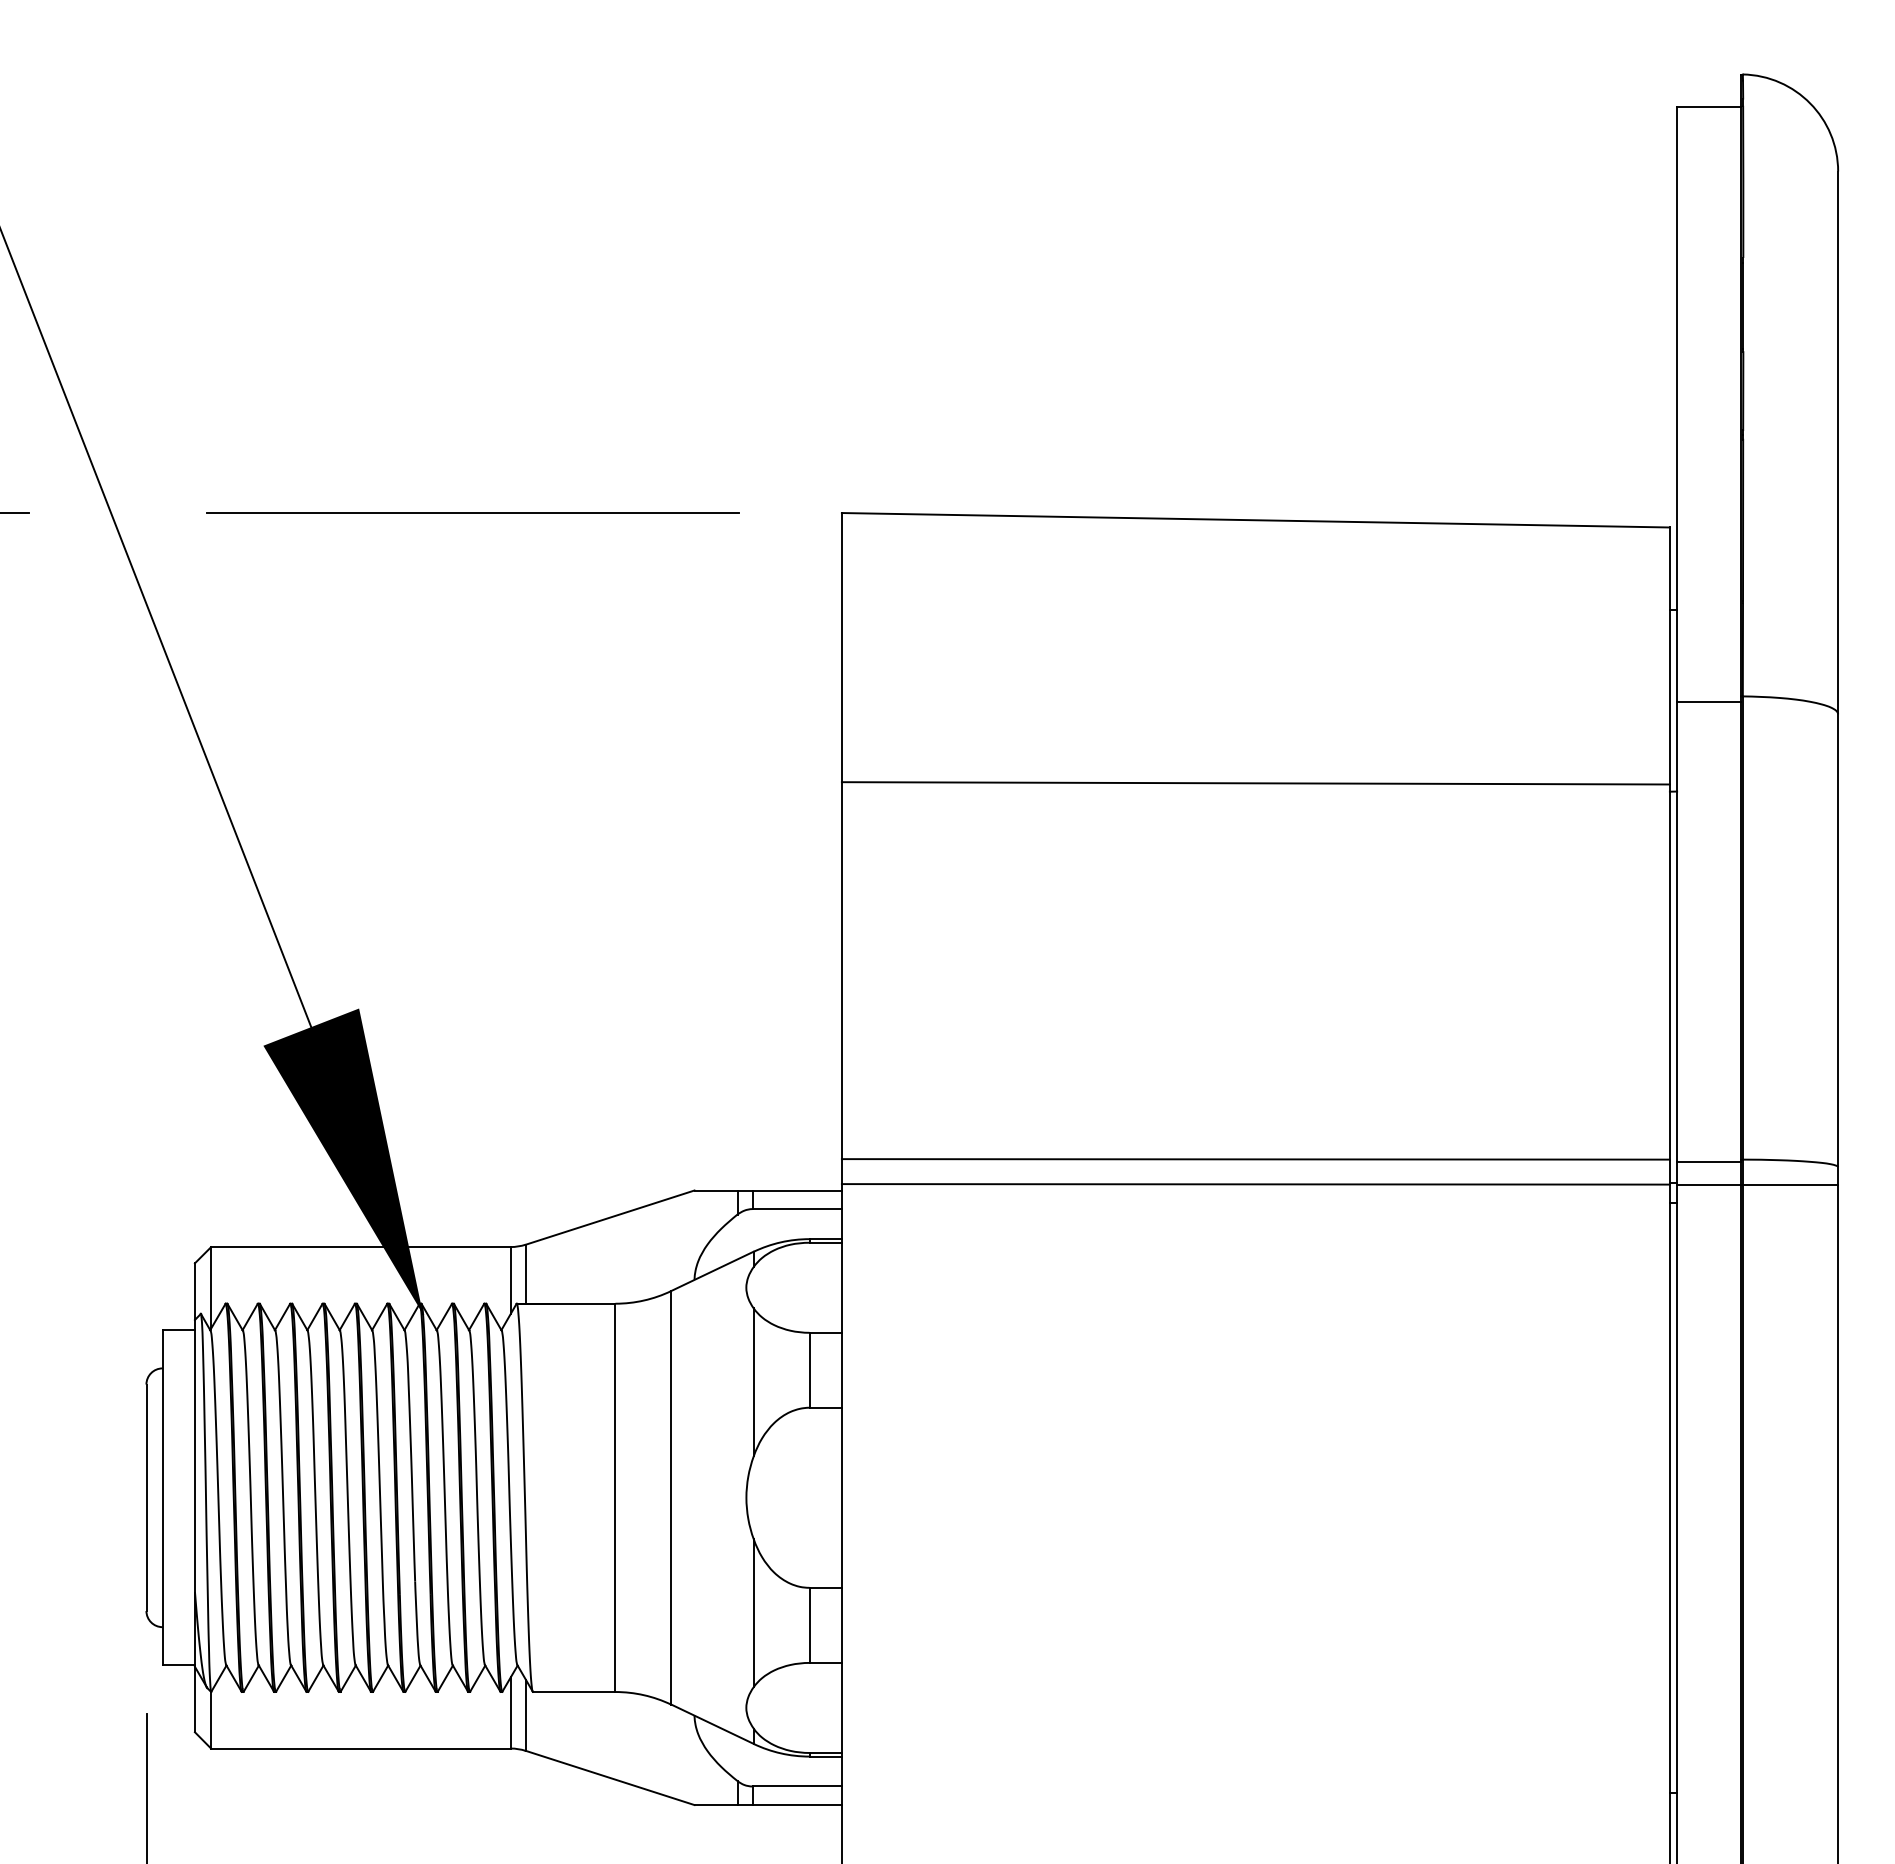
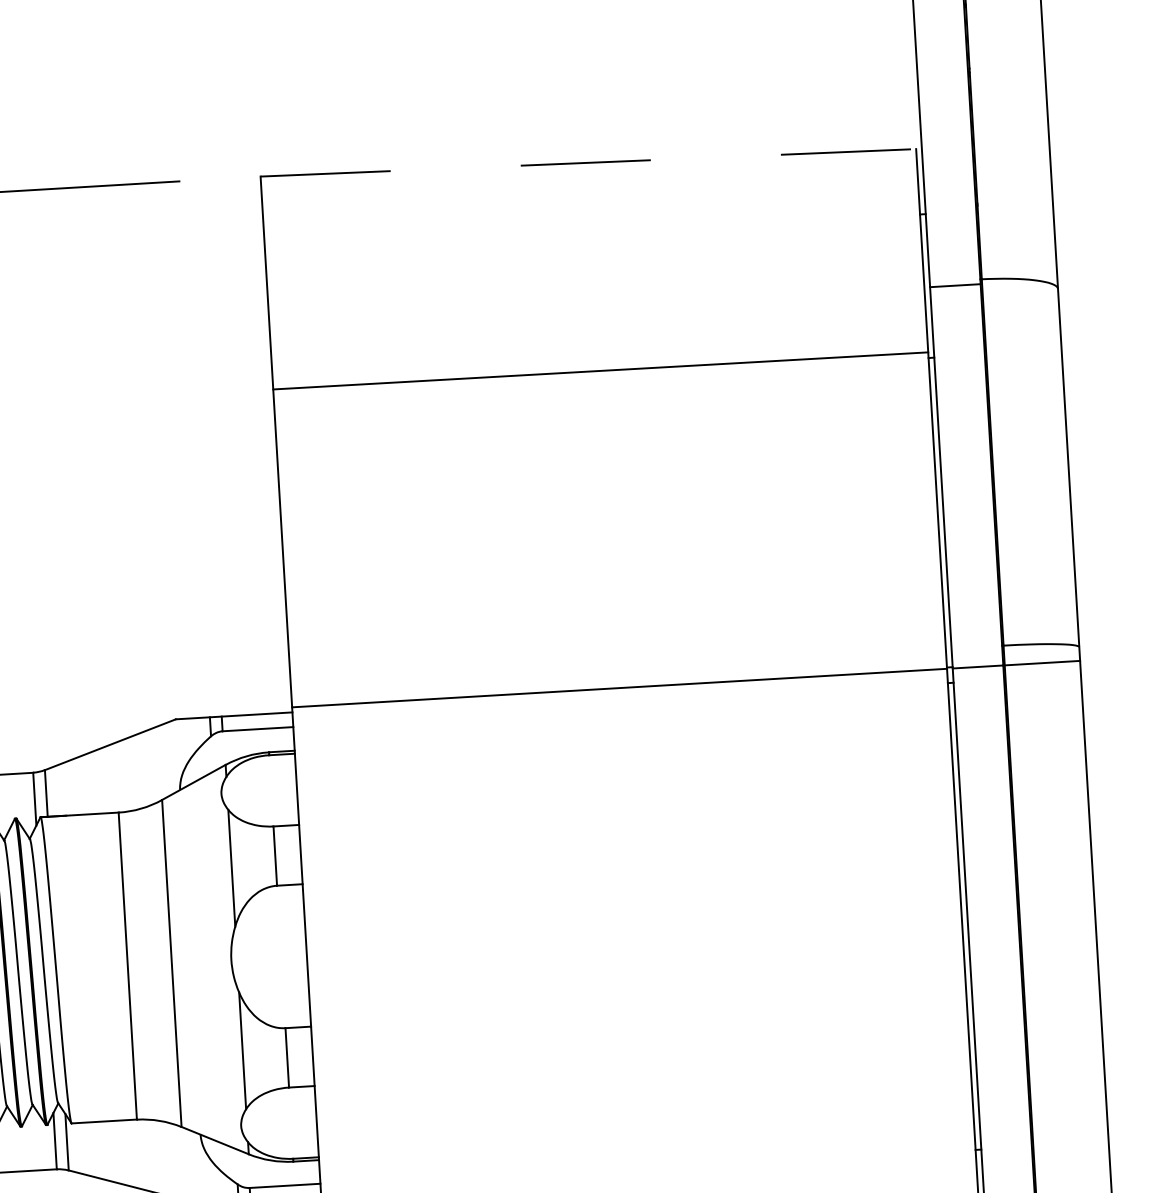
line: (1256, 520) -> (588, 163), solid -> dashed
line: (1255, 1159) -> (618, 668), removed
line: (1709, 1162) -> (977, 649), removed

